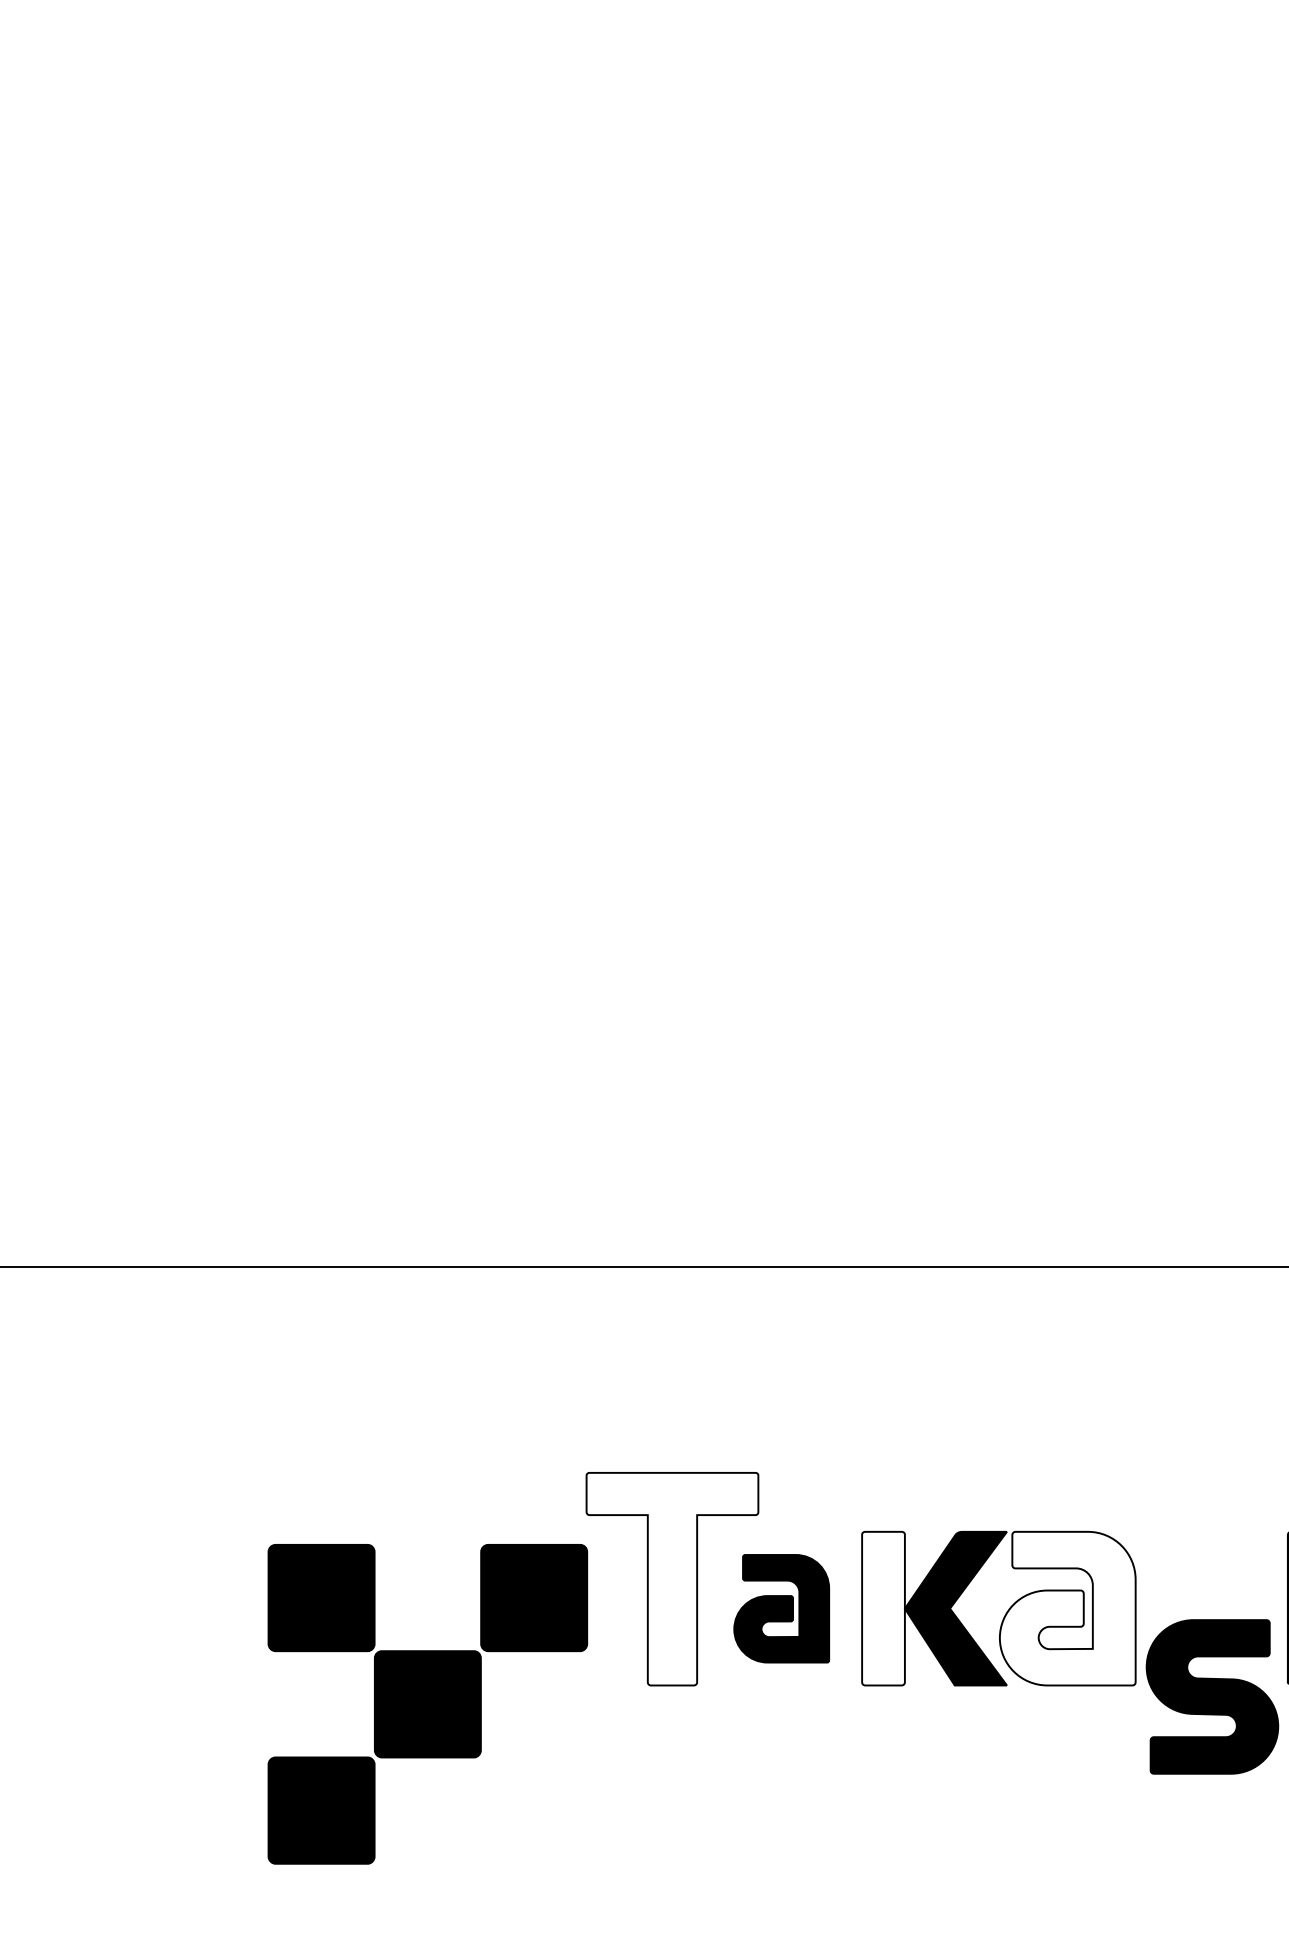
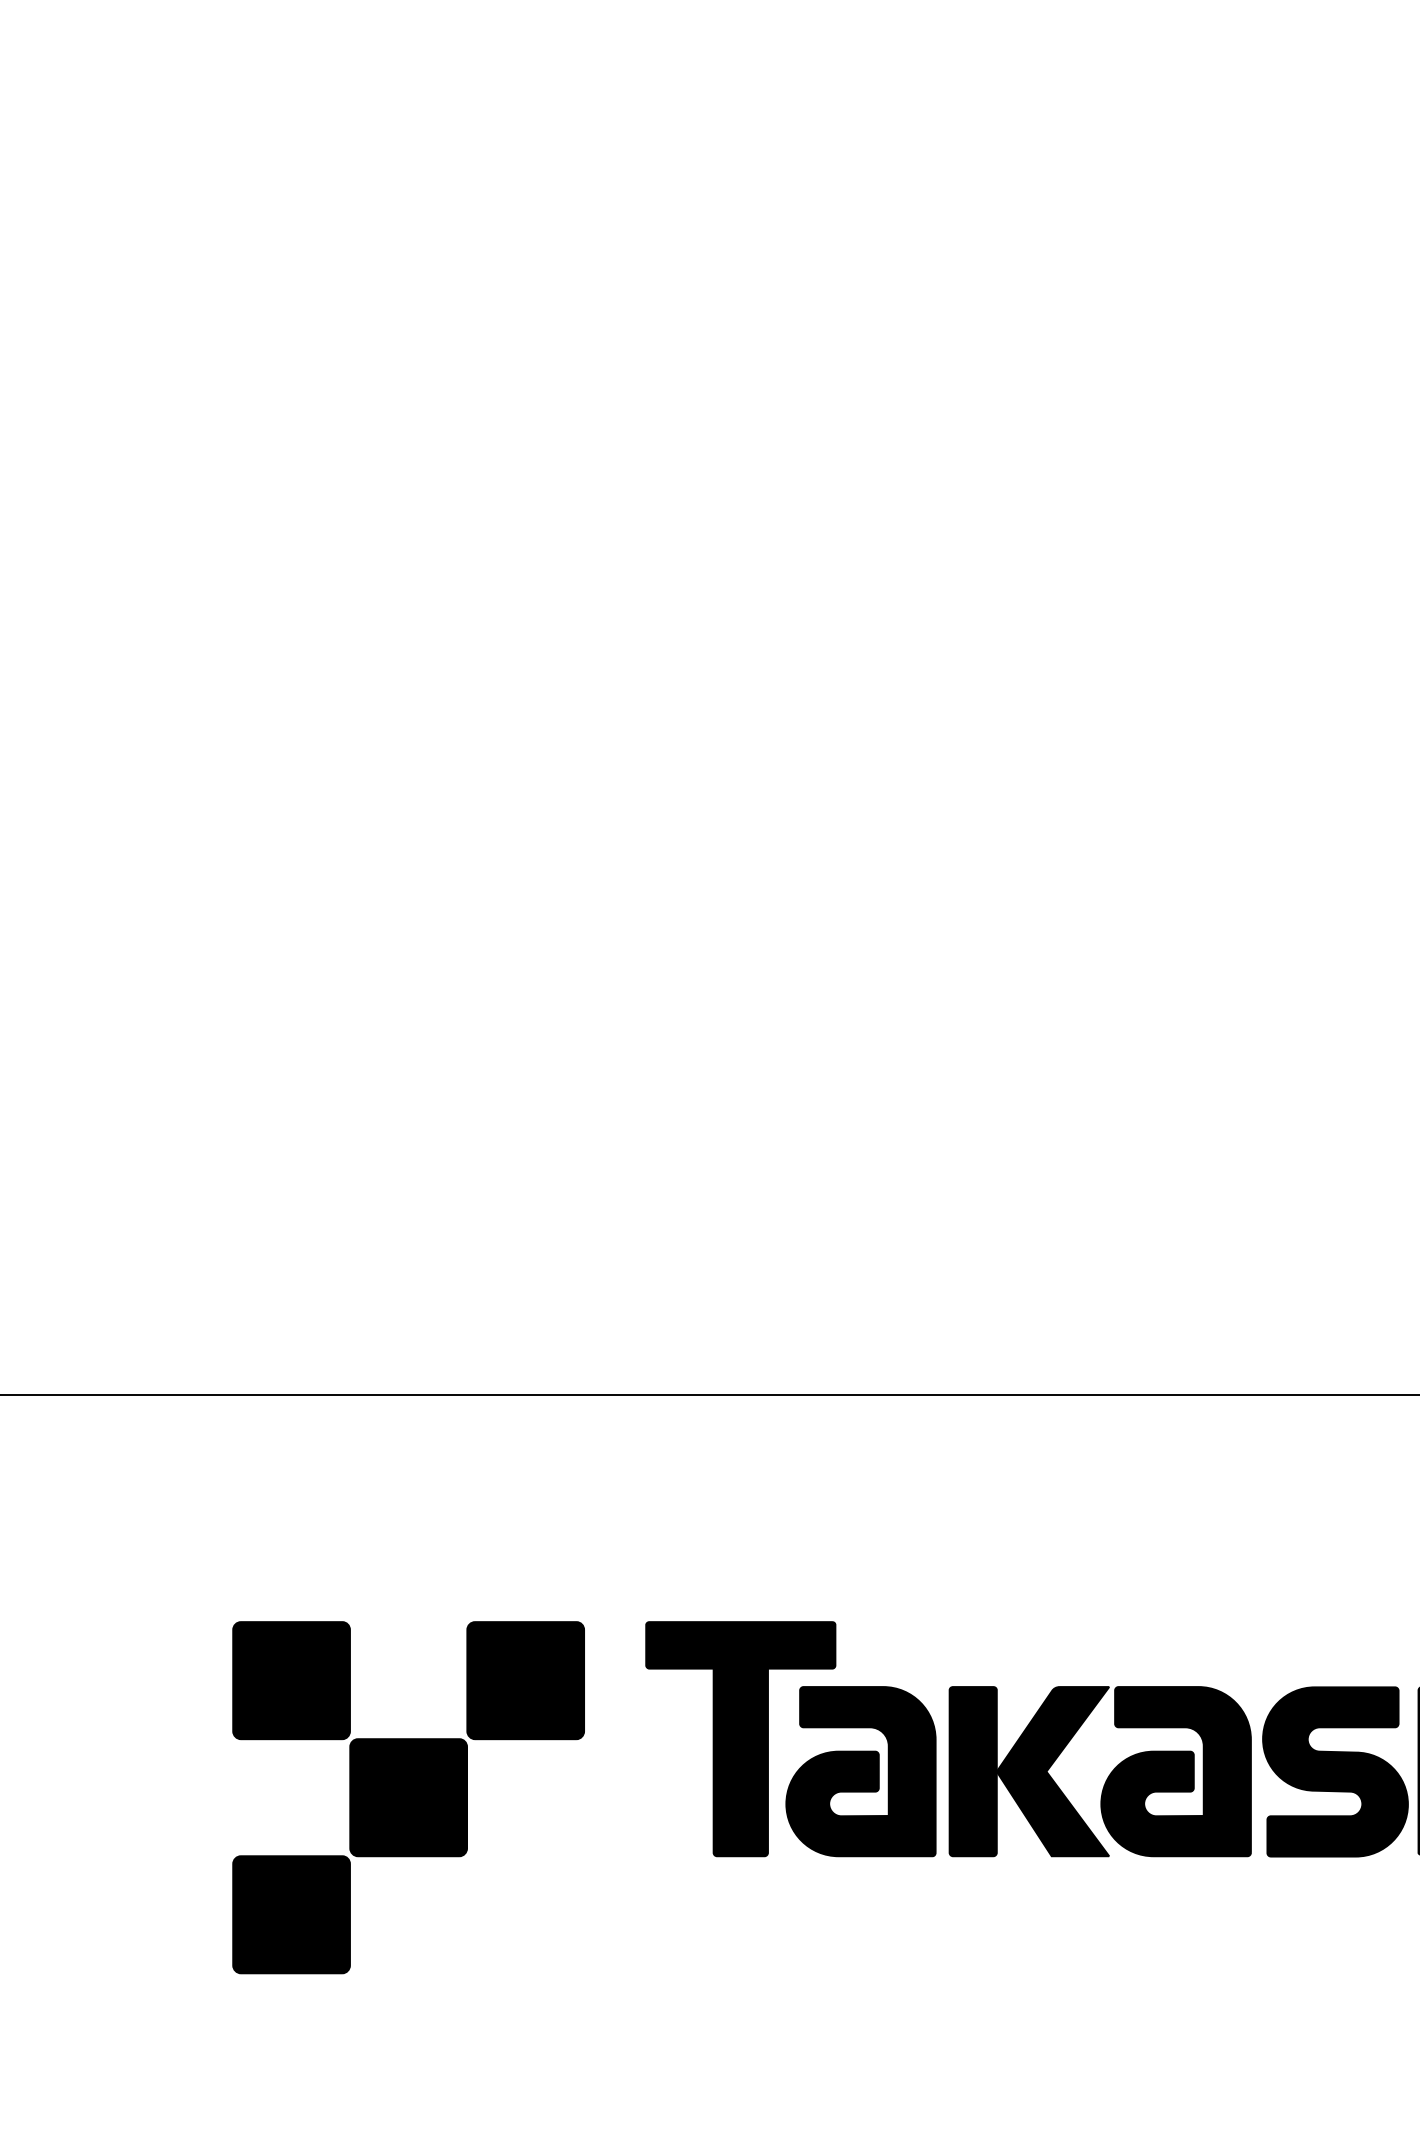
fill: (672, 1578) -> (740, 1738), added
part: (781, 1608) -> (860, 1771), size x1.43
fill: (883, 1608) -> (973, 1771), added
fill: (1067, 1608) -> (1175, 1771), added
part: (1212, 1696) -> (1335, 1771), moved
part: (427, 1704) -> (408, 1797), moved

